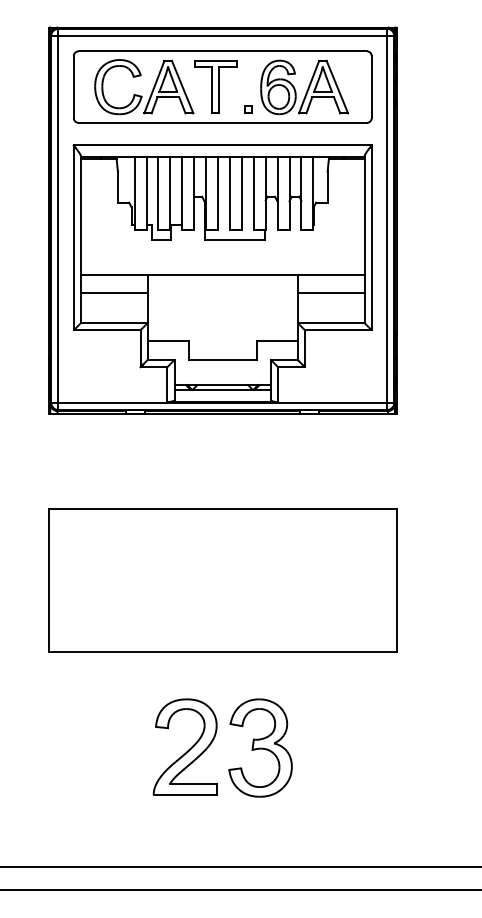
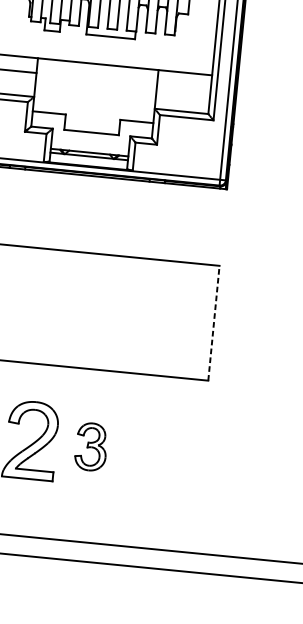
line: (330, 293) -> (183, 87), removed
line: (396, 580) -> (213, 323), solid -> dashed
part: (260, 747) -> (91, 446), size x0.6

